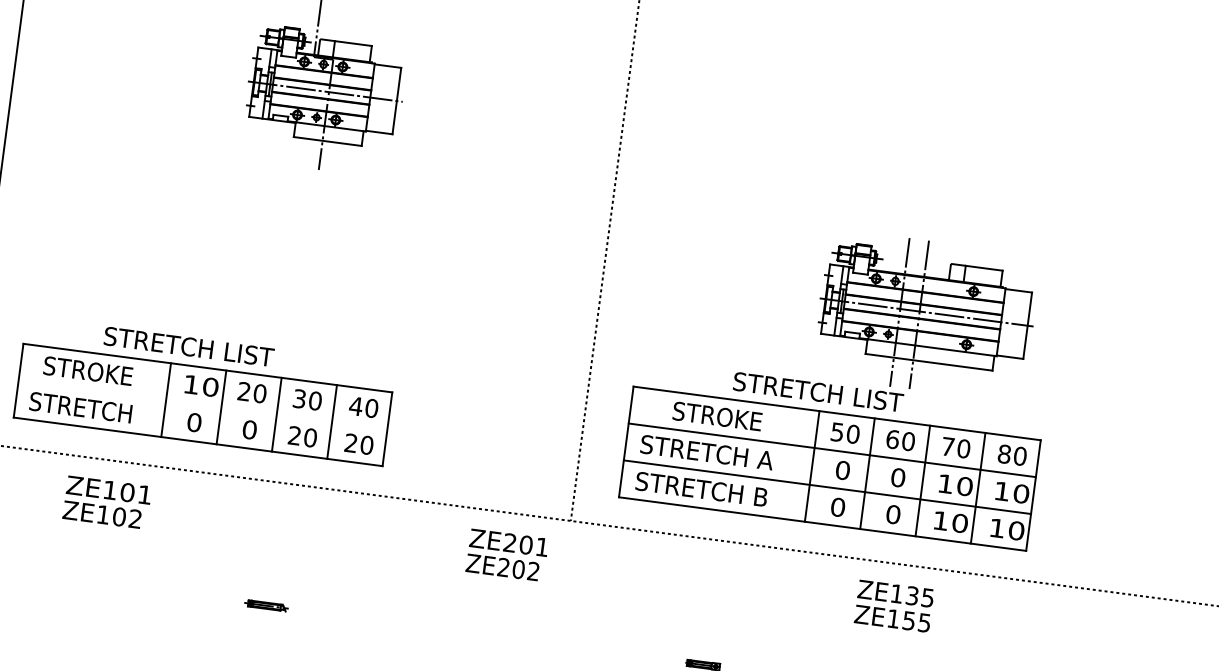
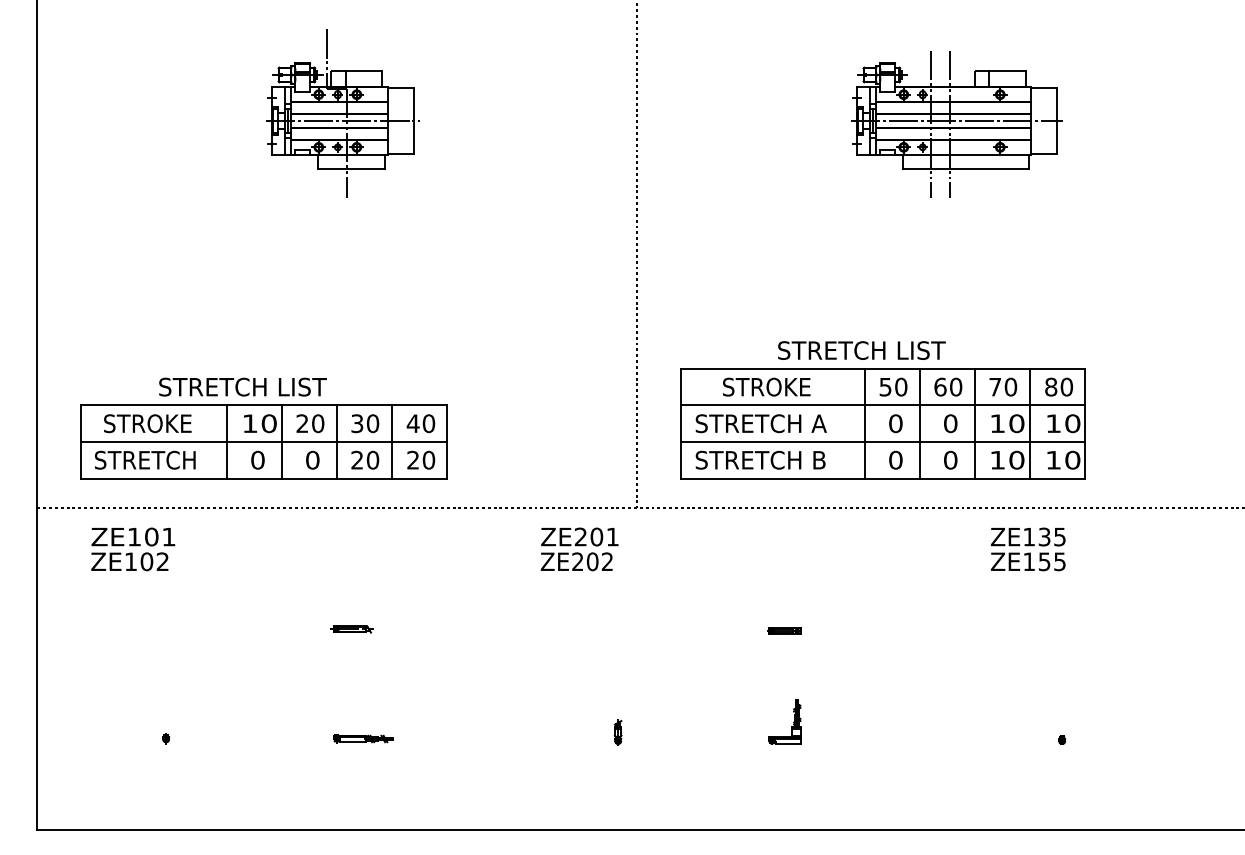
part: (925, 315) -> (956, 124), moved
line: (202, 404) -> (263, 441), added
text: (107, 502) -> (133, 549), moved
text: (894, 606) -> (1028, 549), moved

